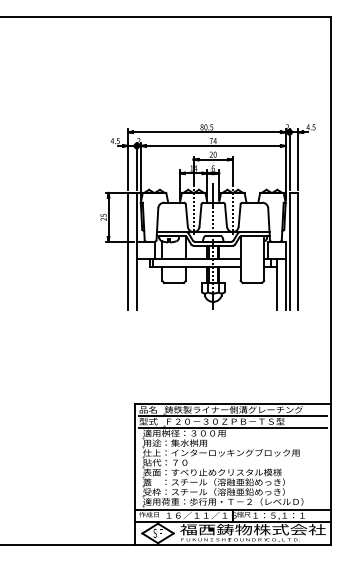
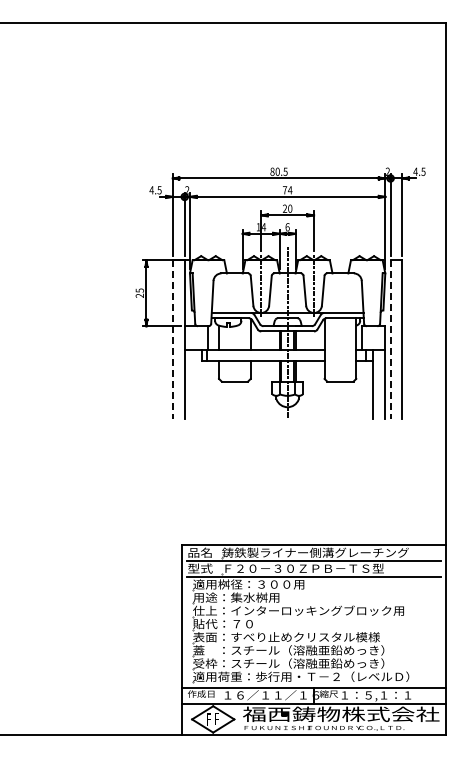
line: (127, 251) -> (172, 339), solid -> dashed
line: (289, 251) -> (390, 339), solid -> dashed
text: (155, 533) -> (209, 719), S -> F

